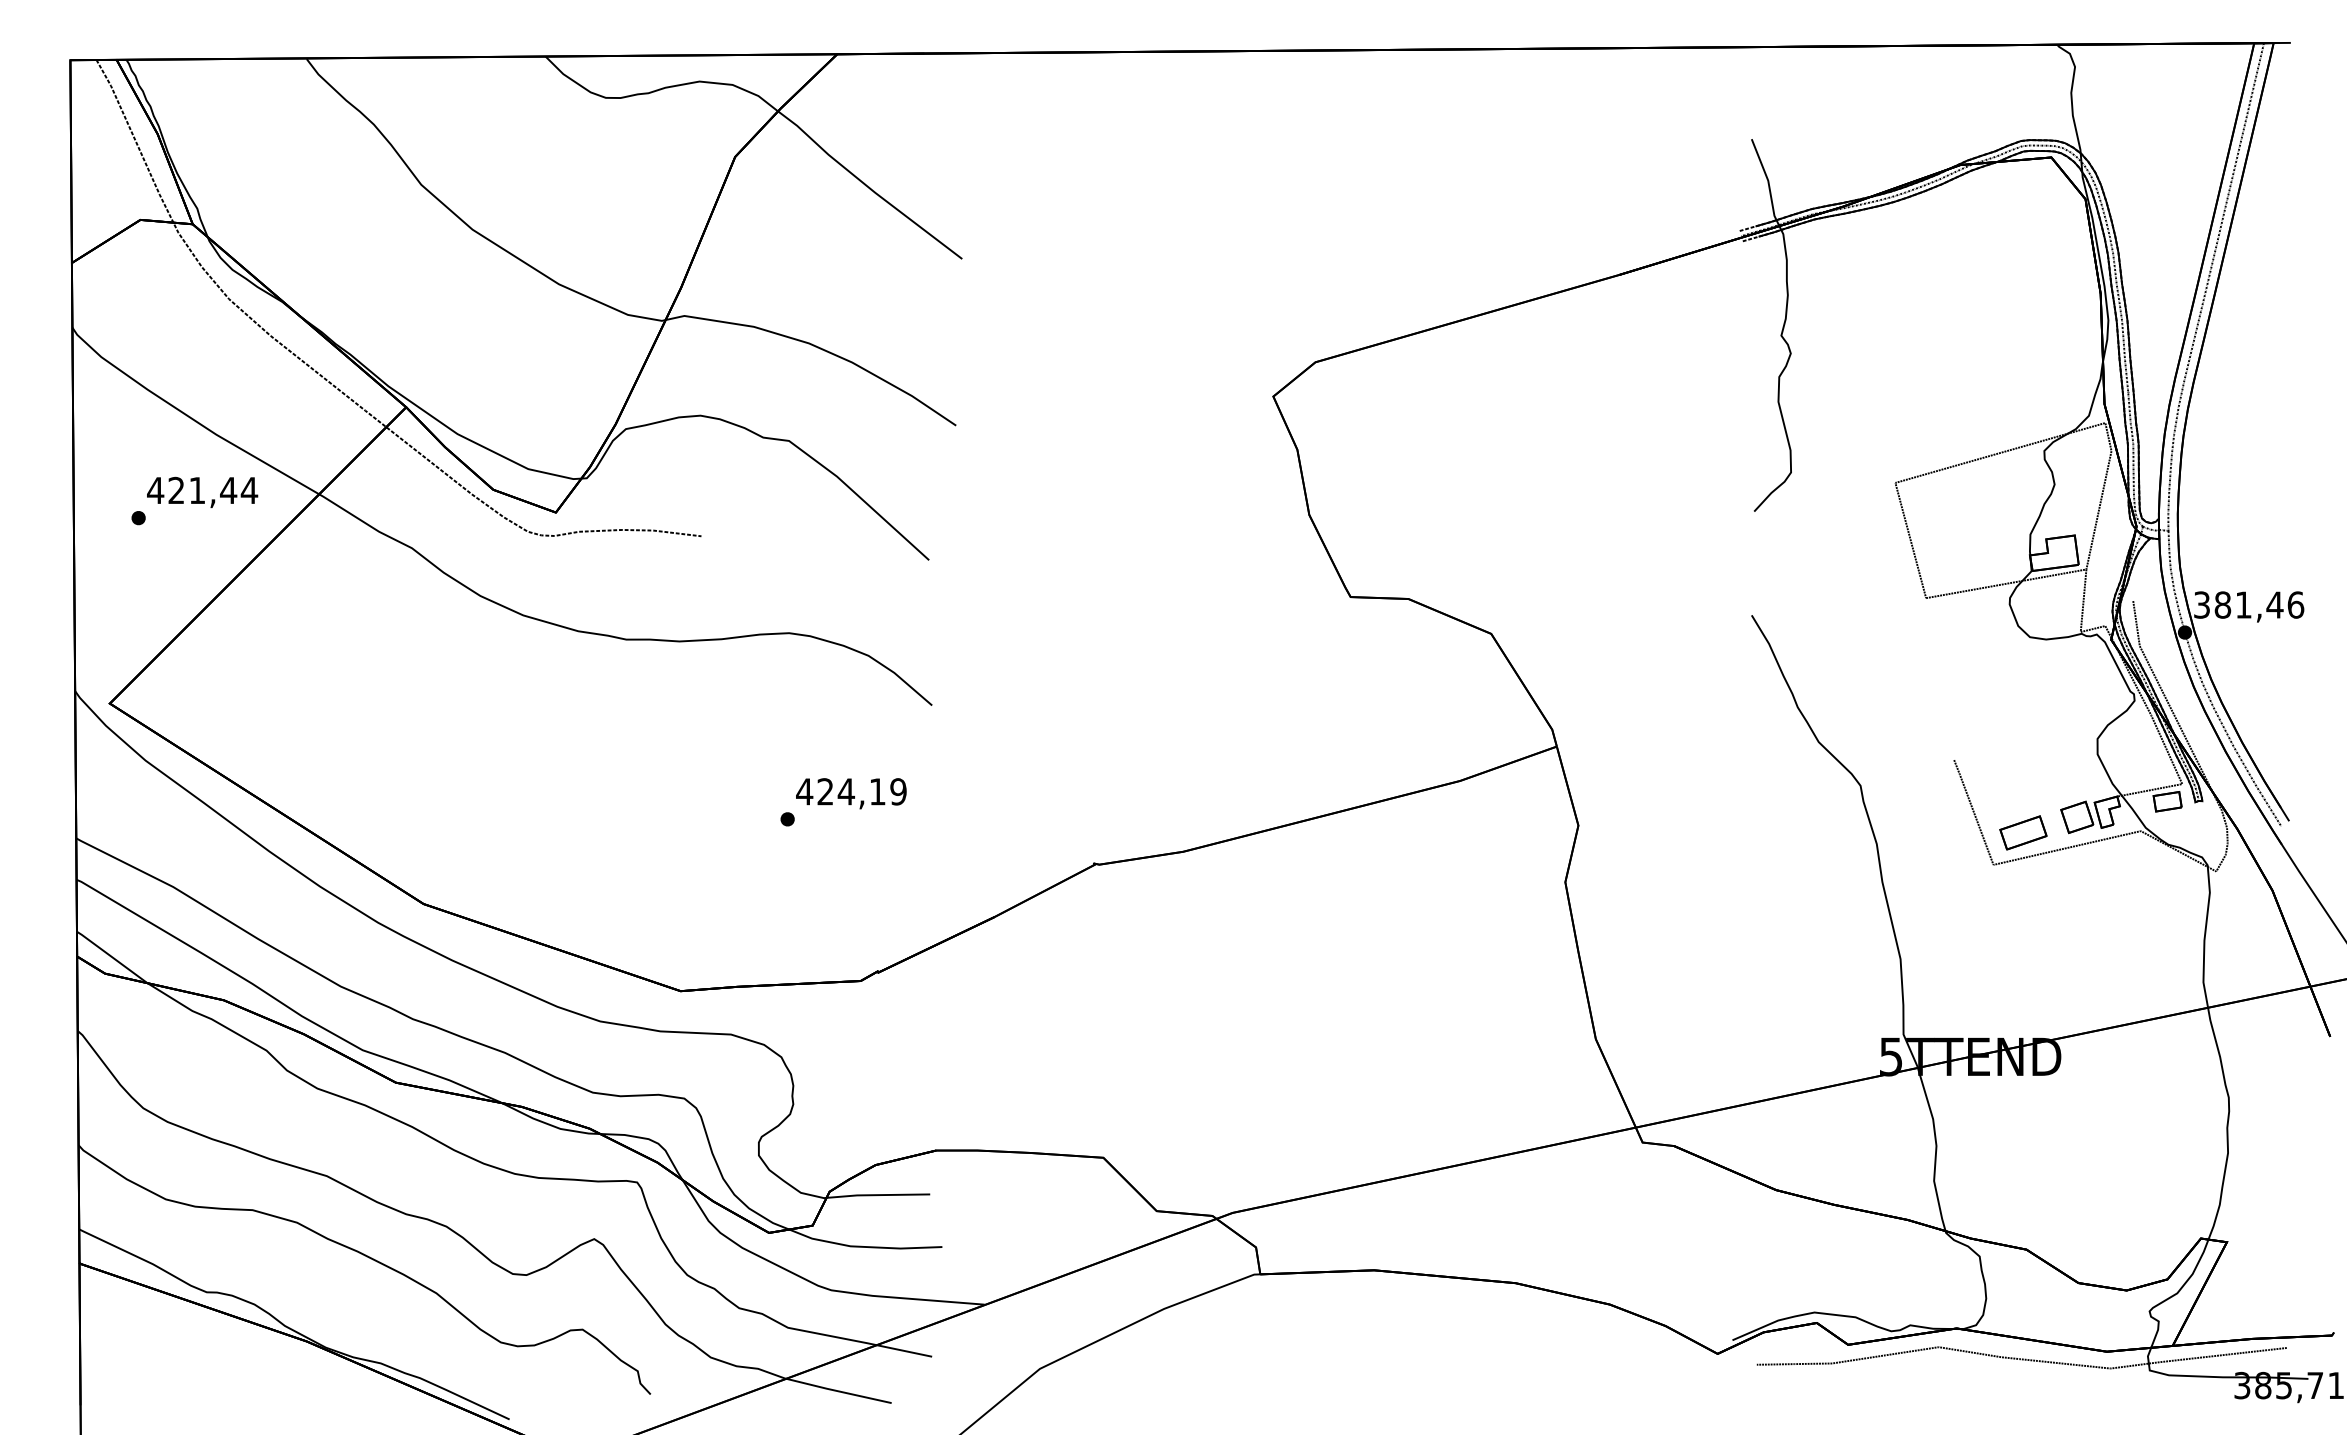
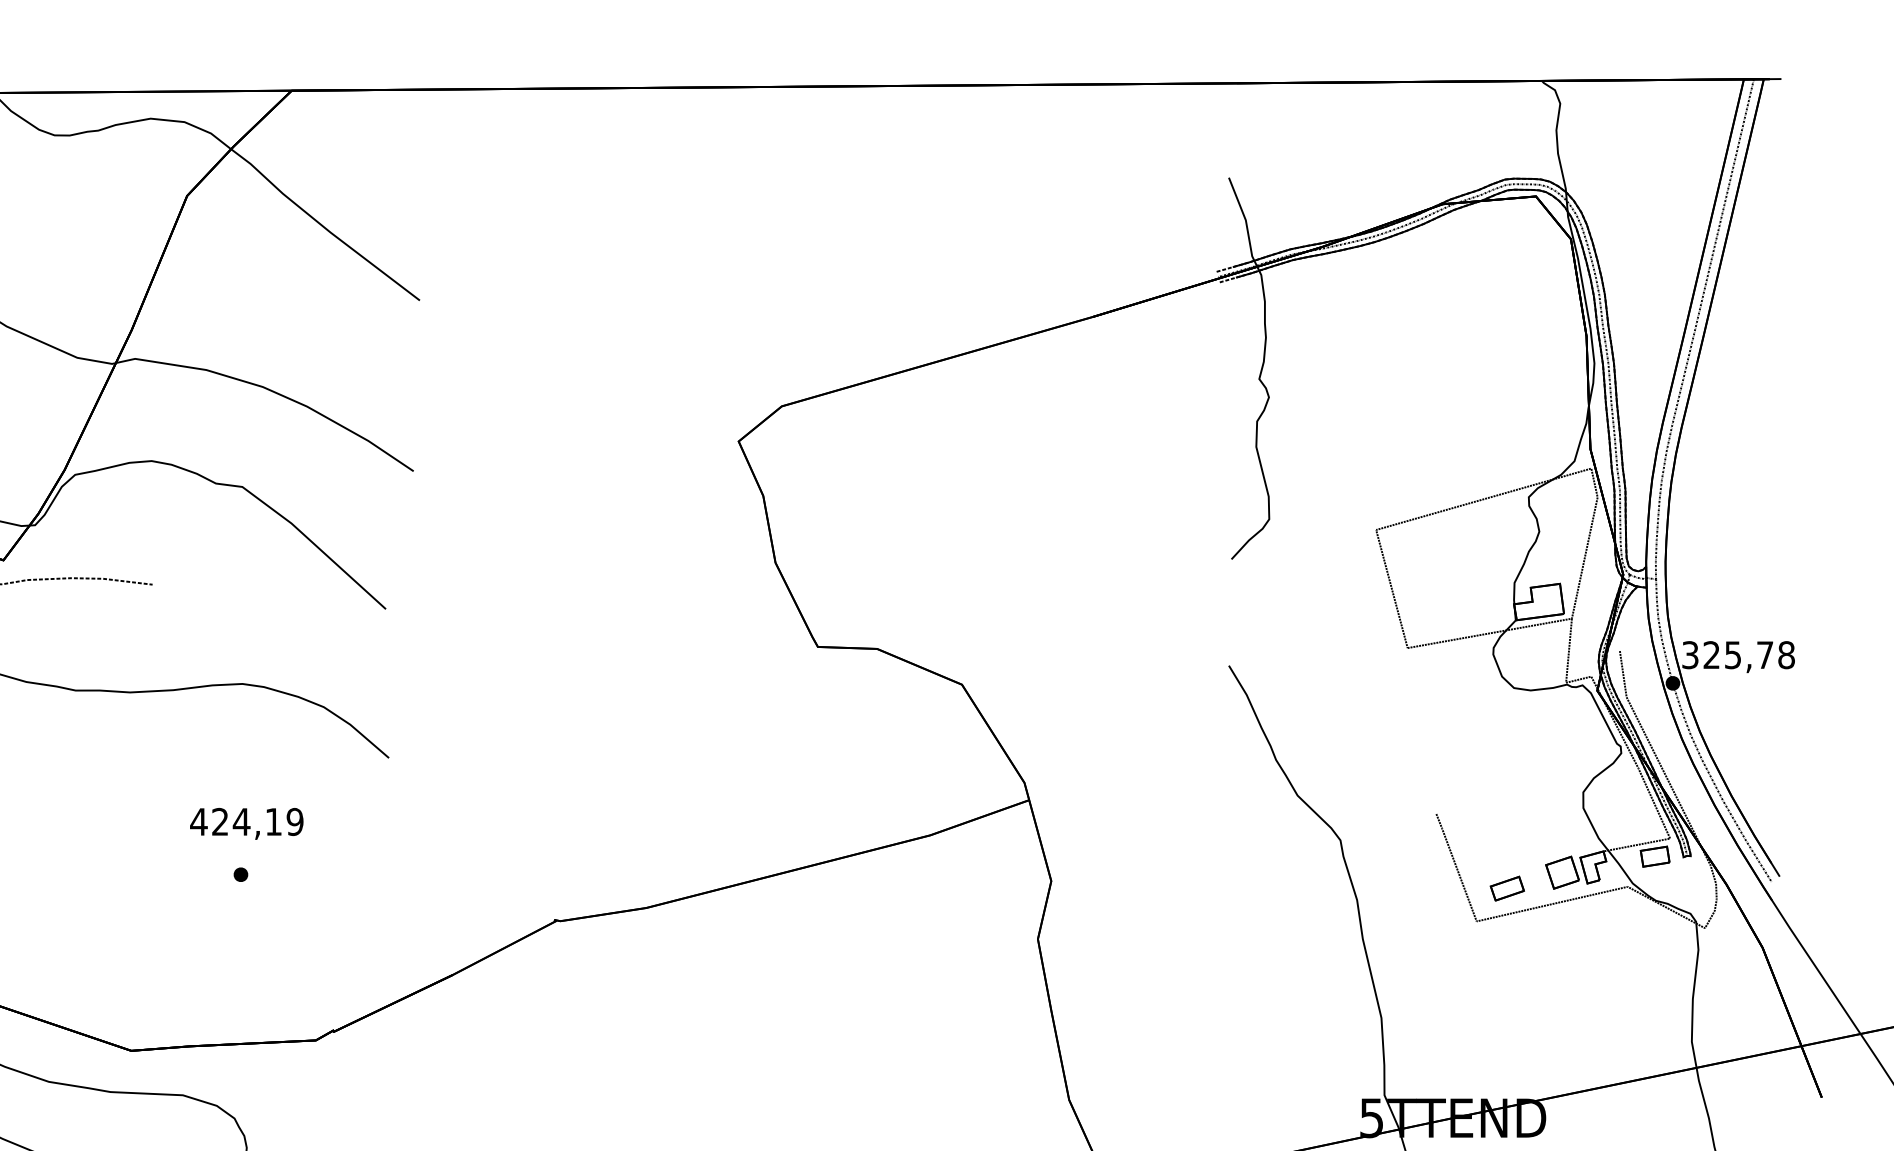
text: (2259, 604) -> (1749, 654), 381,46 -> 325,78
text: (851, 793) -> (246, 823), moved
part: (2023, 832) -> (1507, 888), size x0.7

